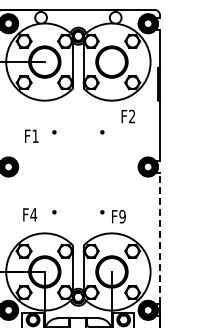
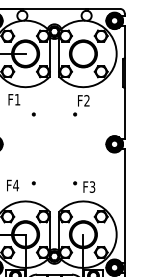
text: (128, 116) -> (83, 100), moved
text: (31, 135) -> (14, 99), moved
text: (122, 216) -> (92, 186), F9 -> F3
line: (159, 238) -> (124, 205), dashed -> solid

